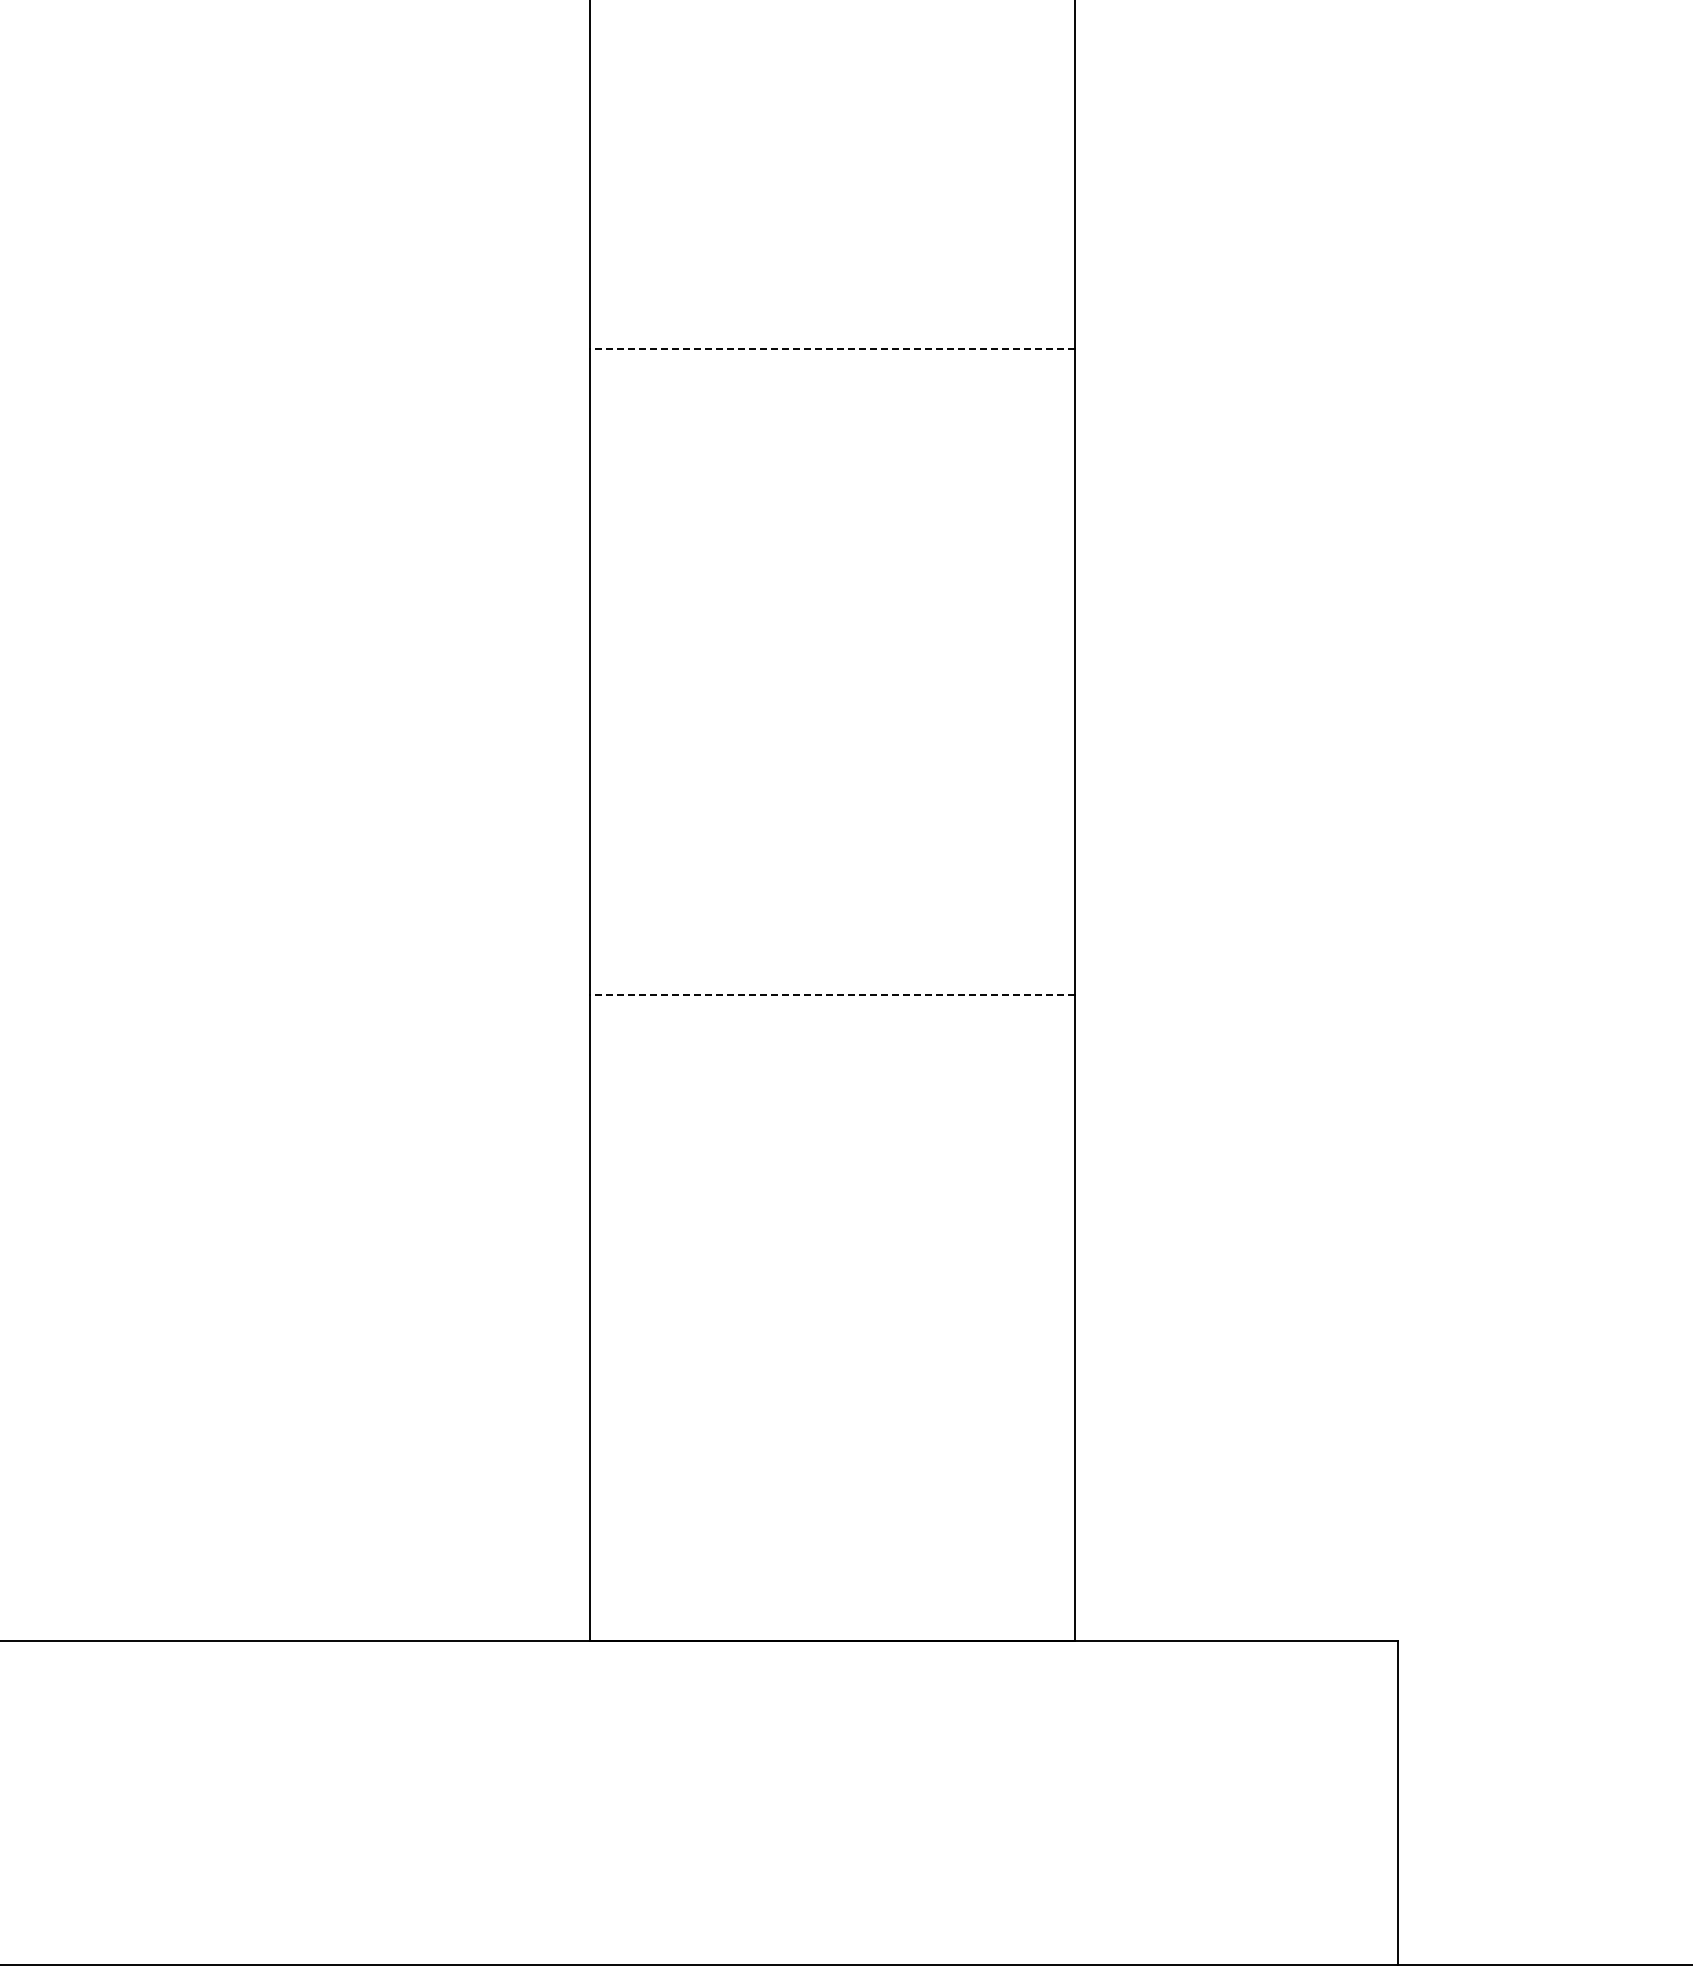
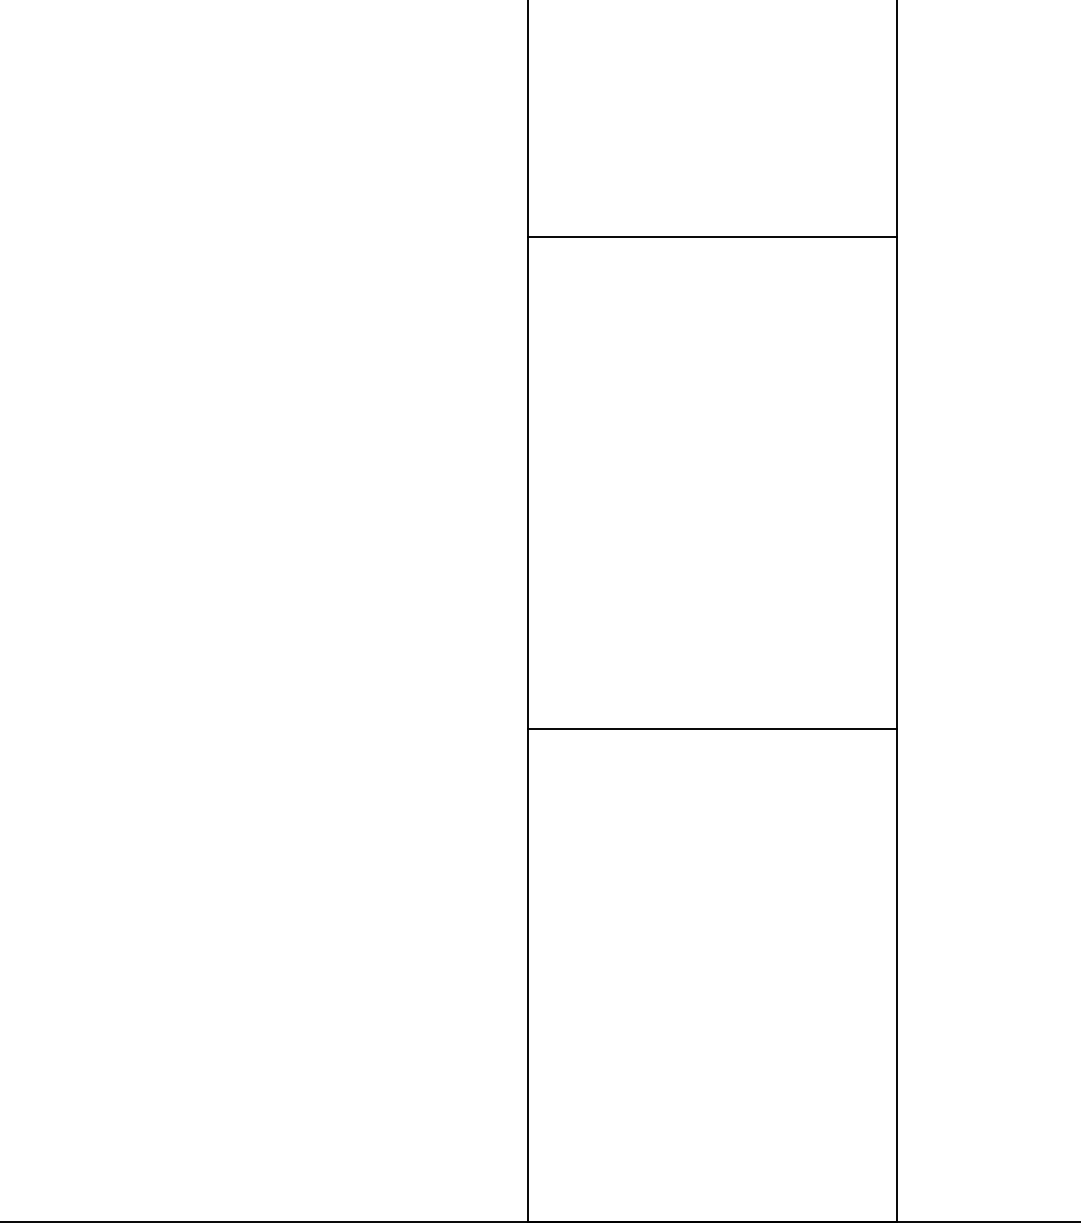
line: (831, 348) -> (712, 236), dashed -> solid
line: (831, 995) -> (712, 729), dashed -> solid

